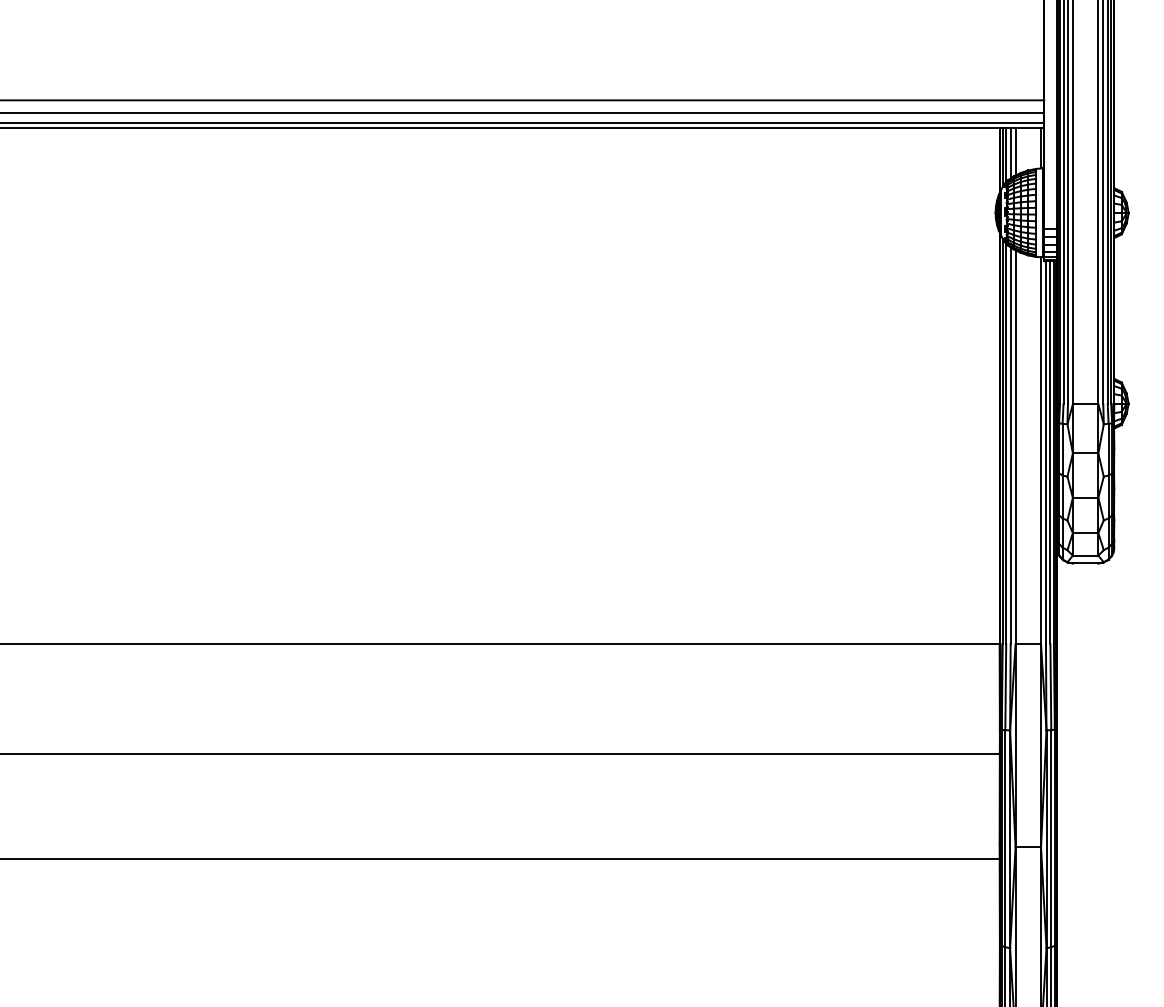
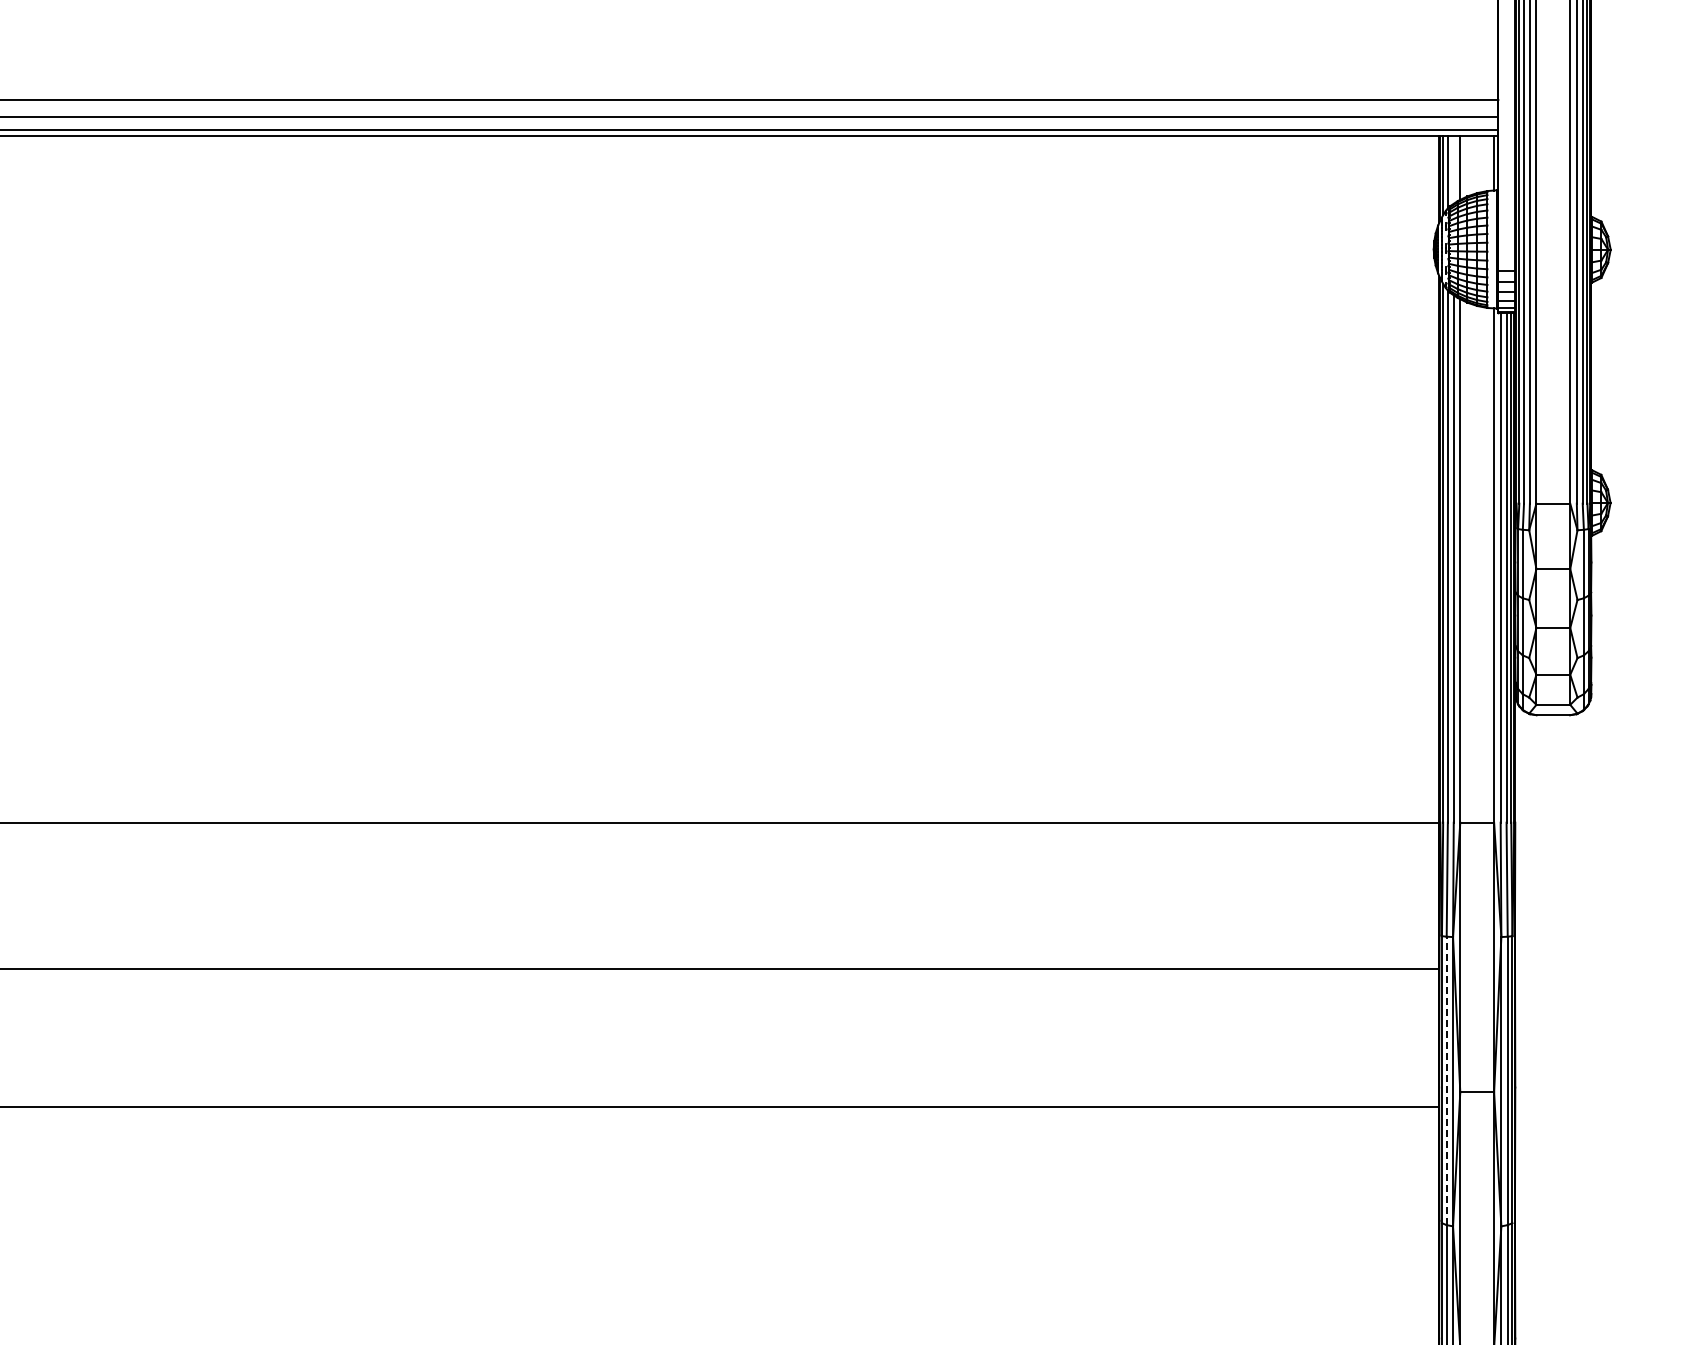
line: (1010, 152) -> (1453, 169), removed
line: (1005, 838) -> (1446, 1080), solid -> dashed

